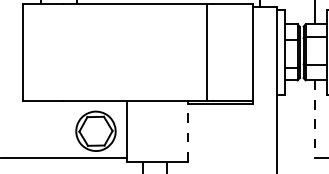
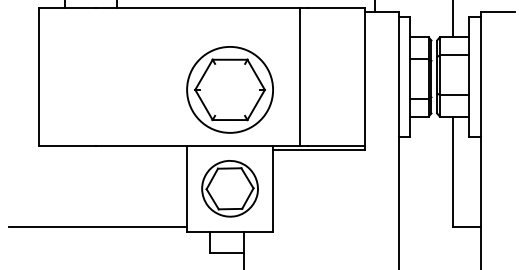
part: (157, 61) -> (229, 89), added
line: (314, 119) -> (452, 172), dashed -> solid
part: (95, 131) -> (229, 188), moved
line: (188, 131) -> (273, 188), dashed -> solid

